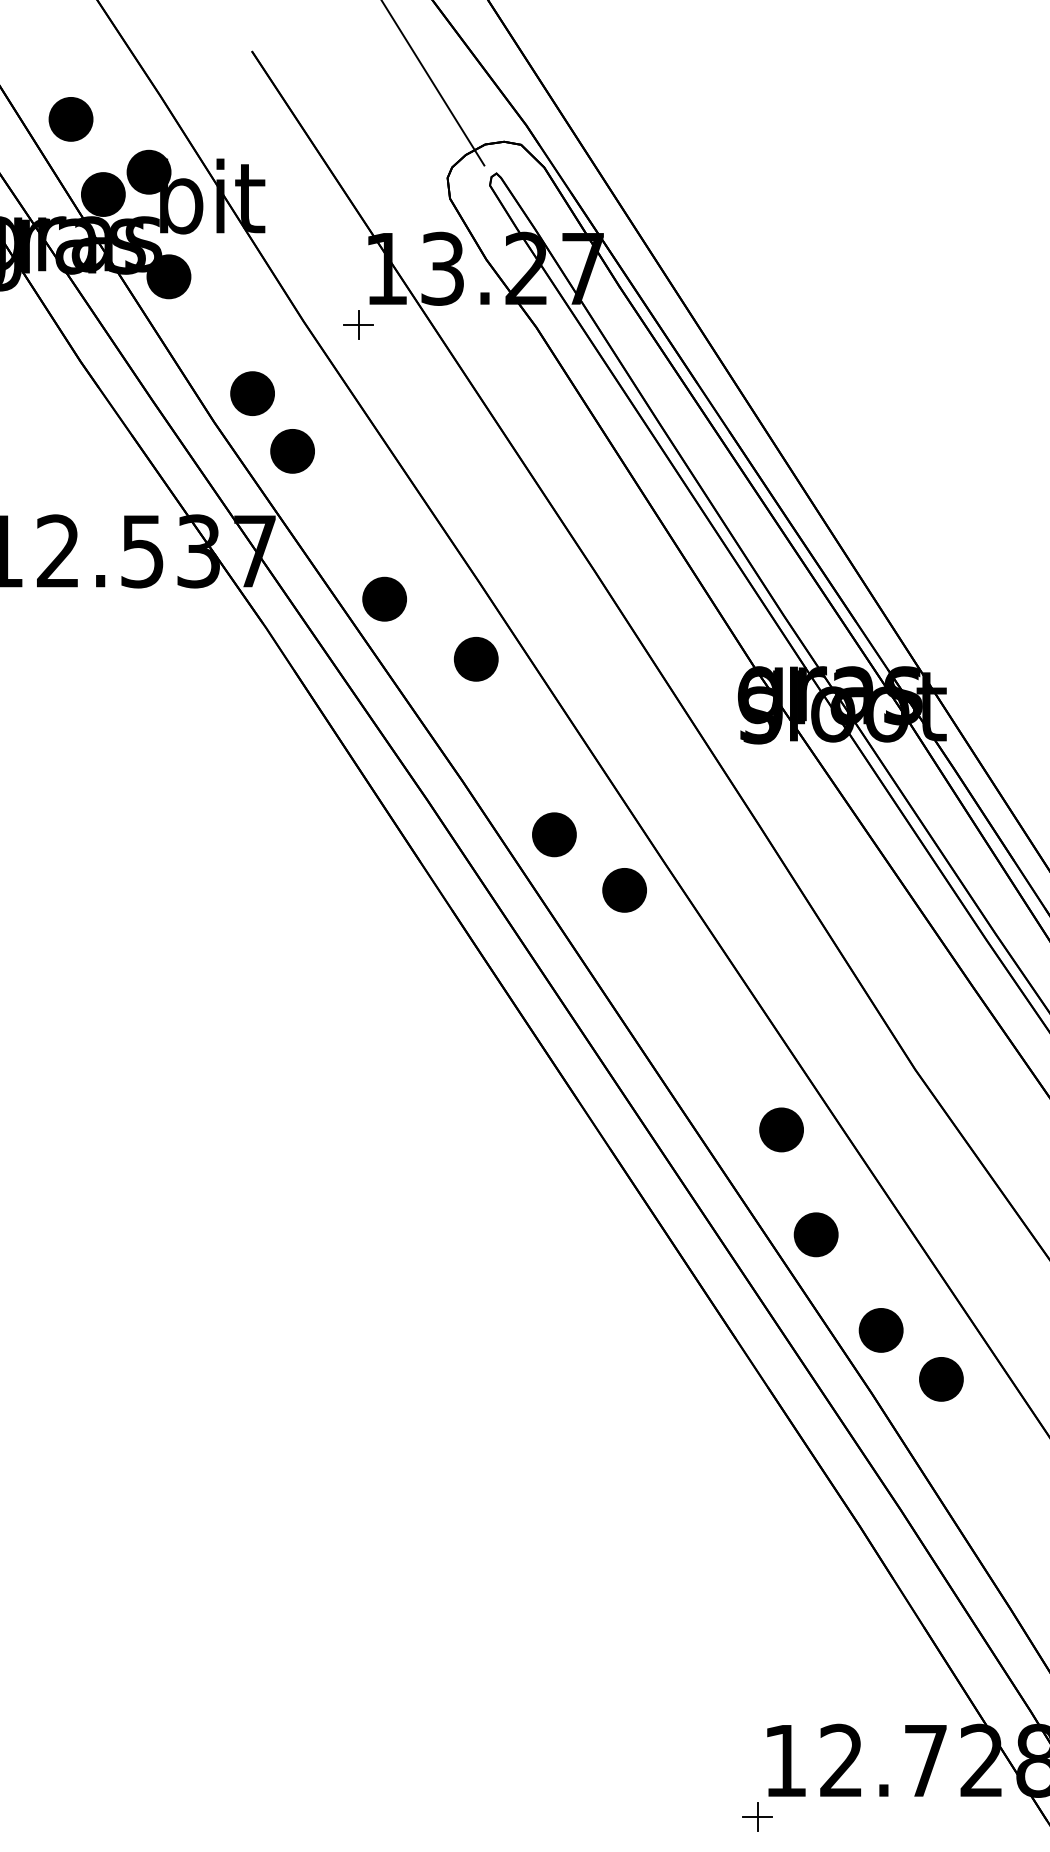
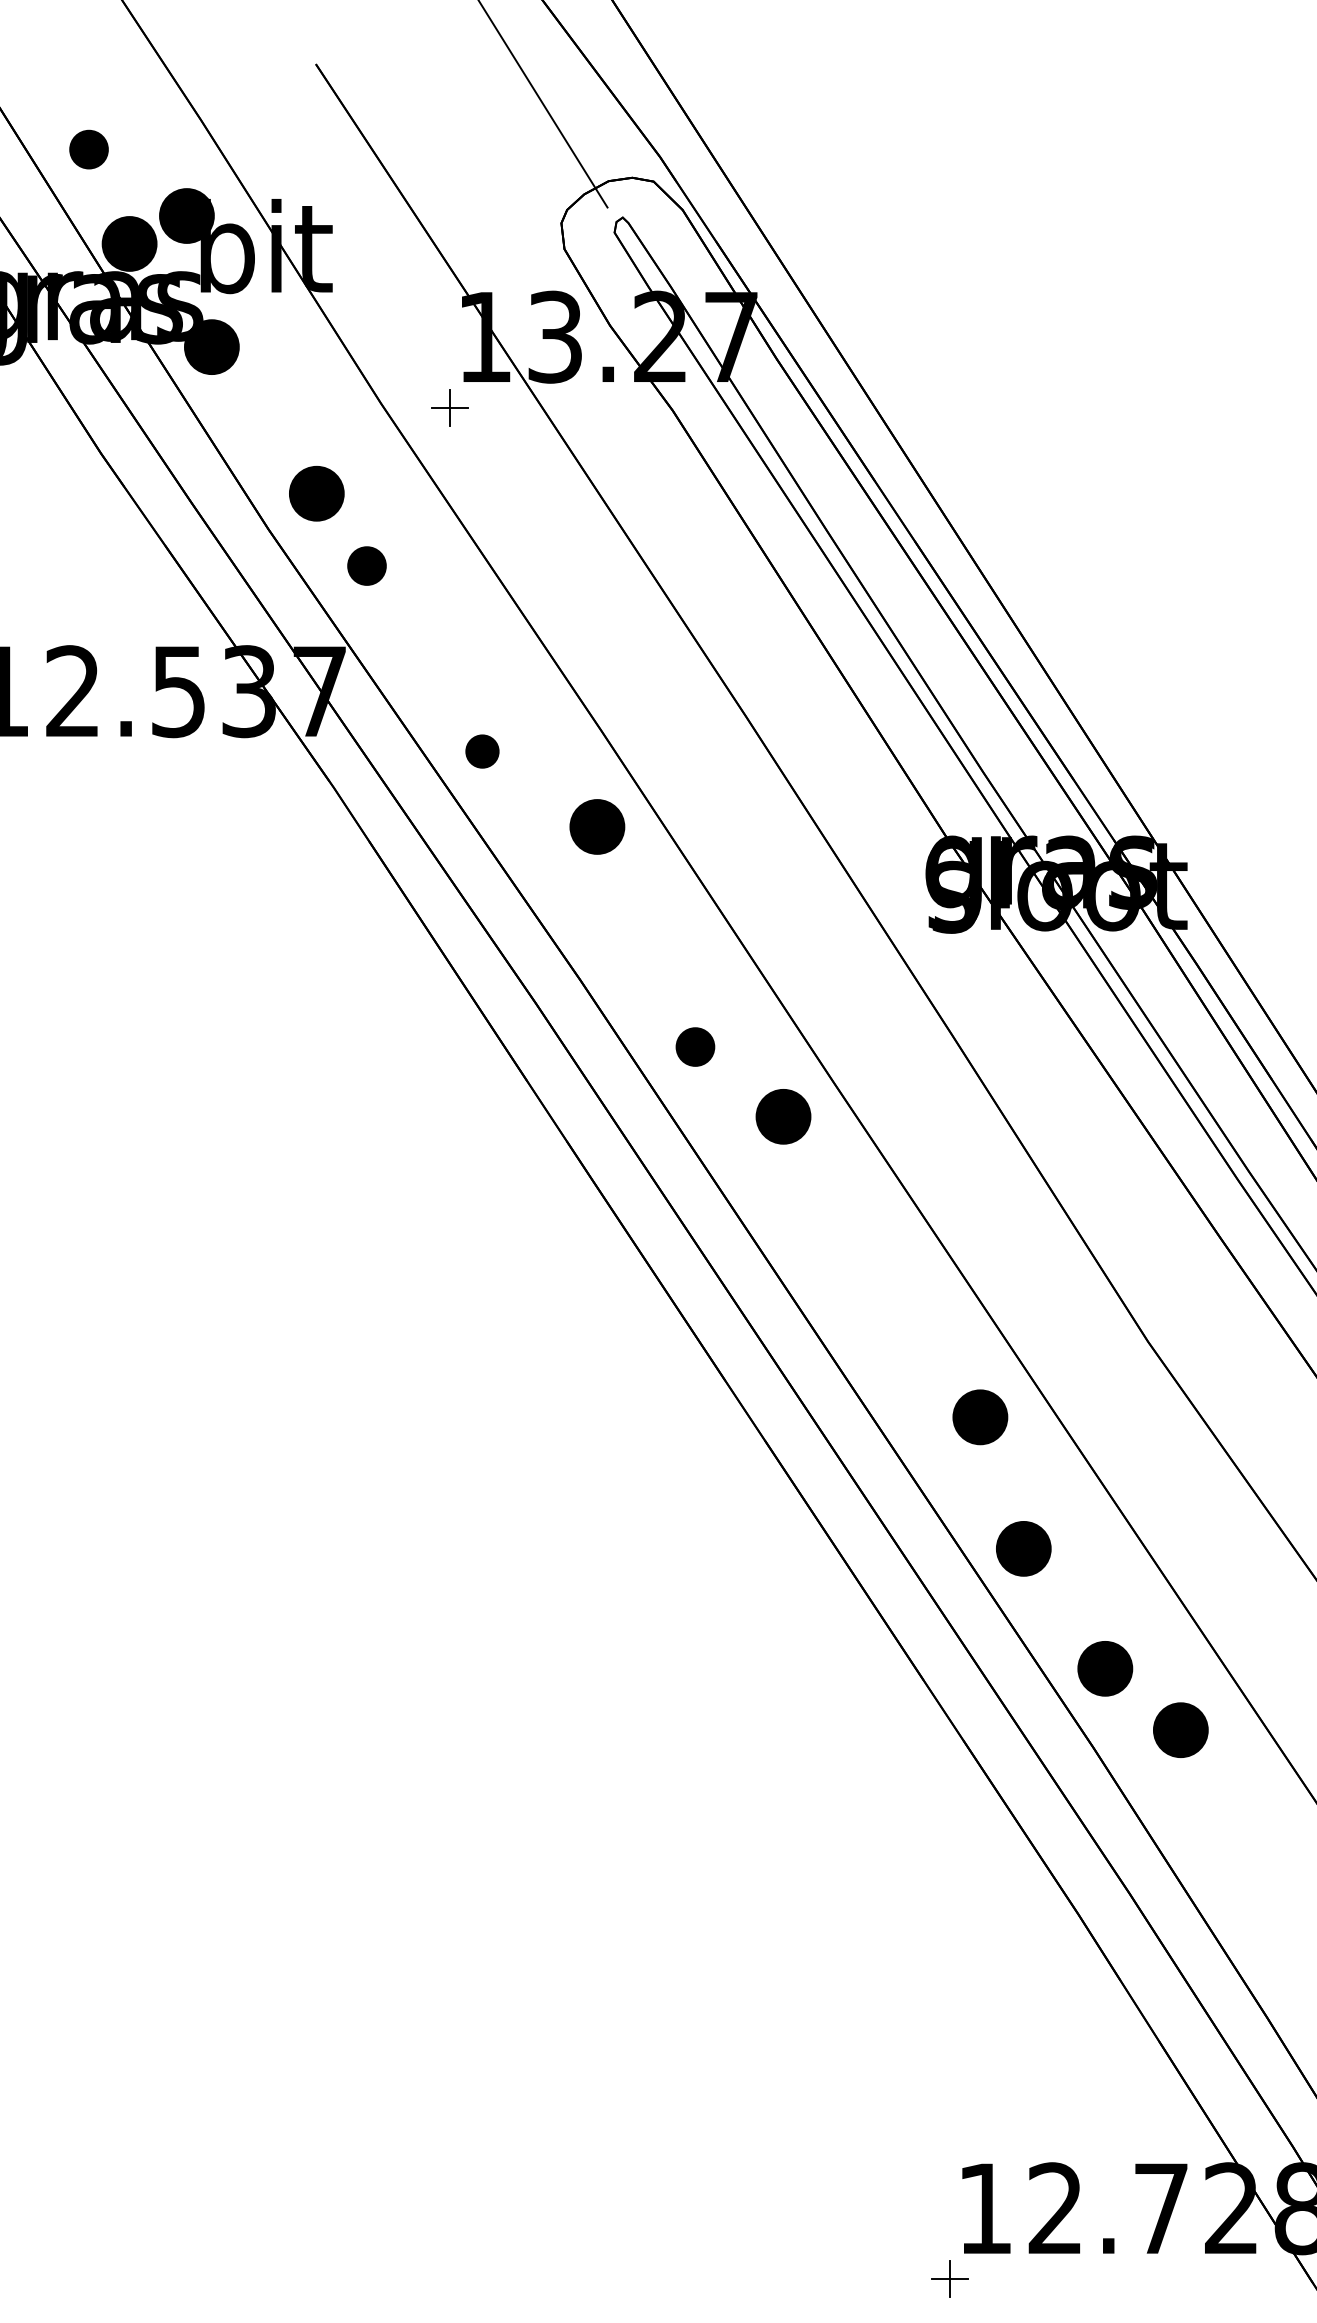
part: (70, 119) -> (88, 149), size x0.7
part: (292, 450) -> (366, 565), size x0.7
part: (384, 599) -> (482, 751), size x0.6
part: (554, 834) -> (695, 1046), size x0.7

